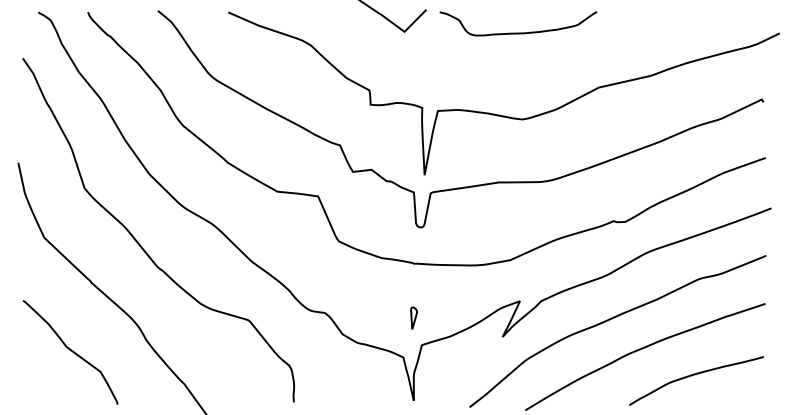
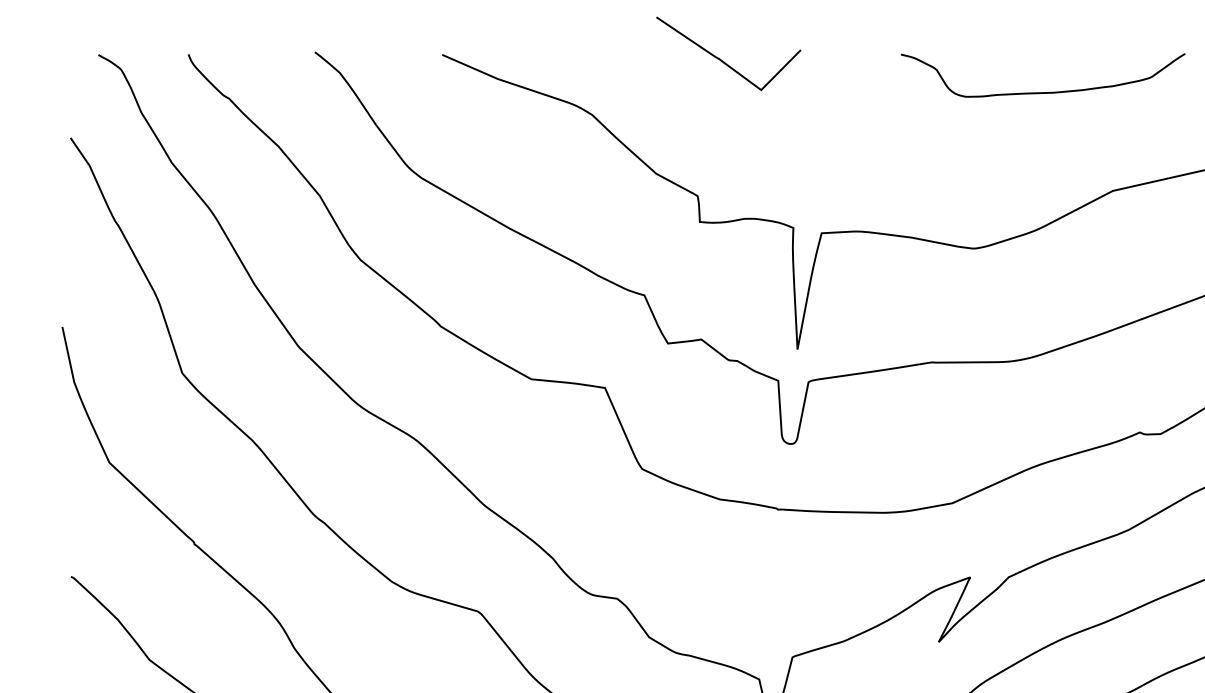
curve: (518, 32) -> (1043, 91), moved
part: (413, 317) -> (777, 606), removed

